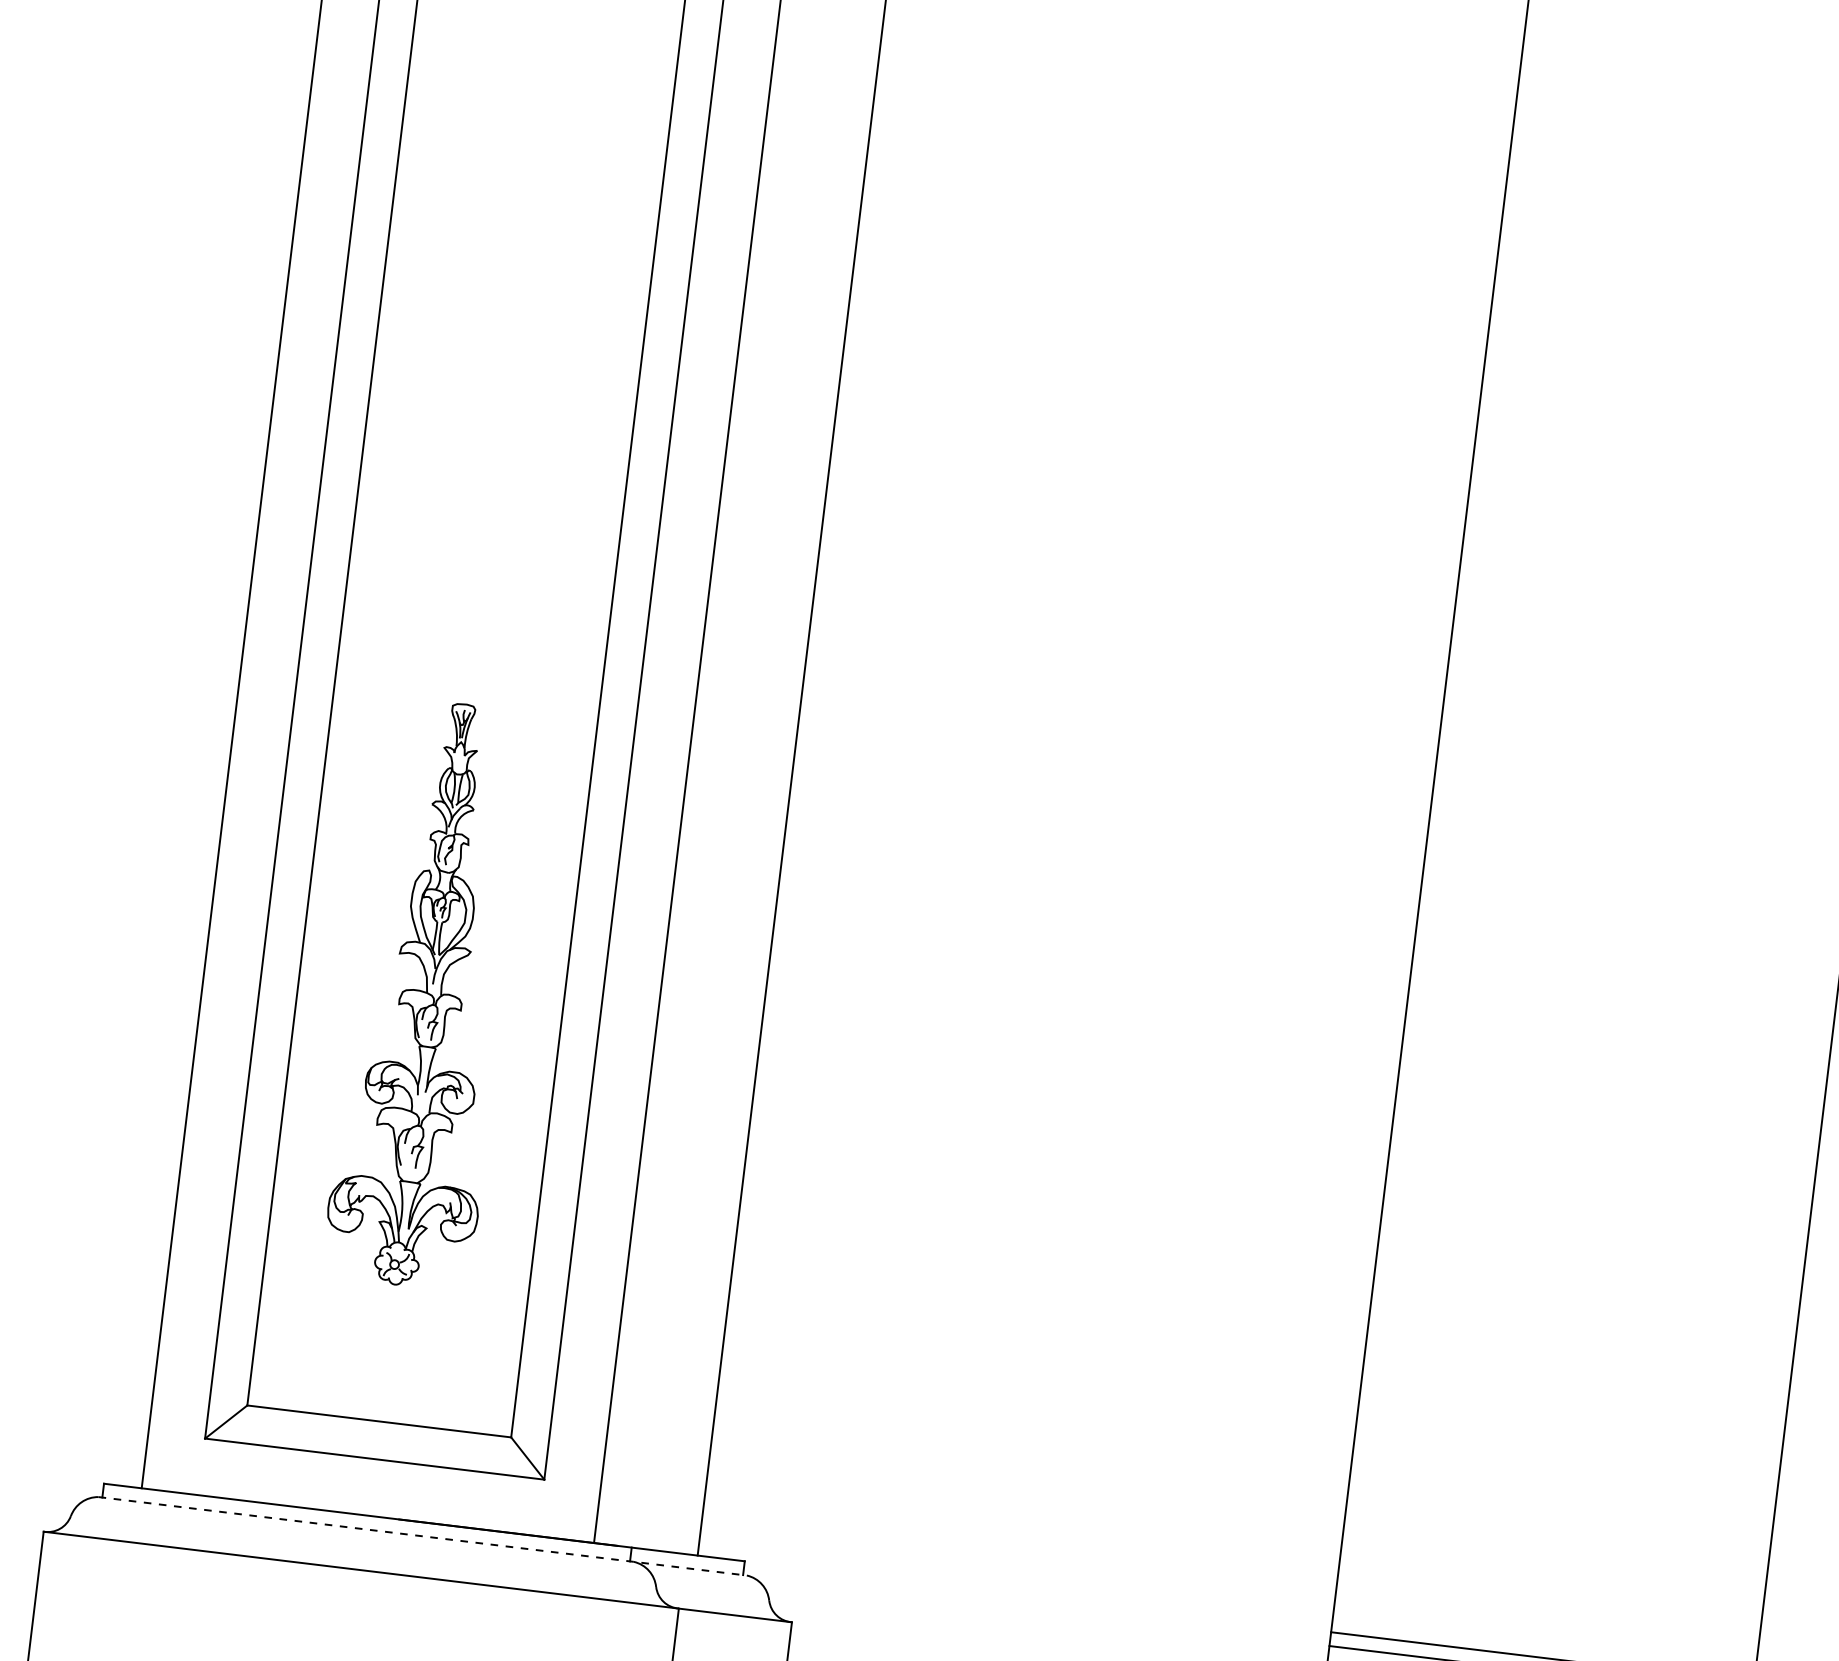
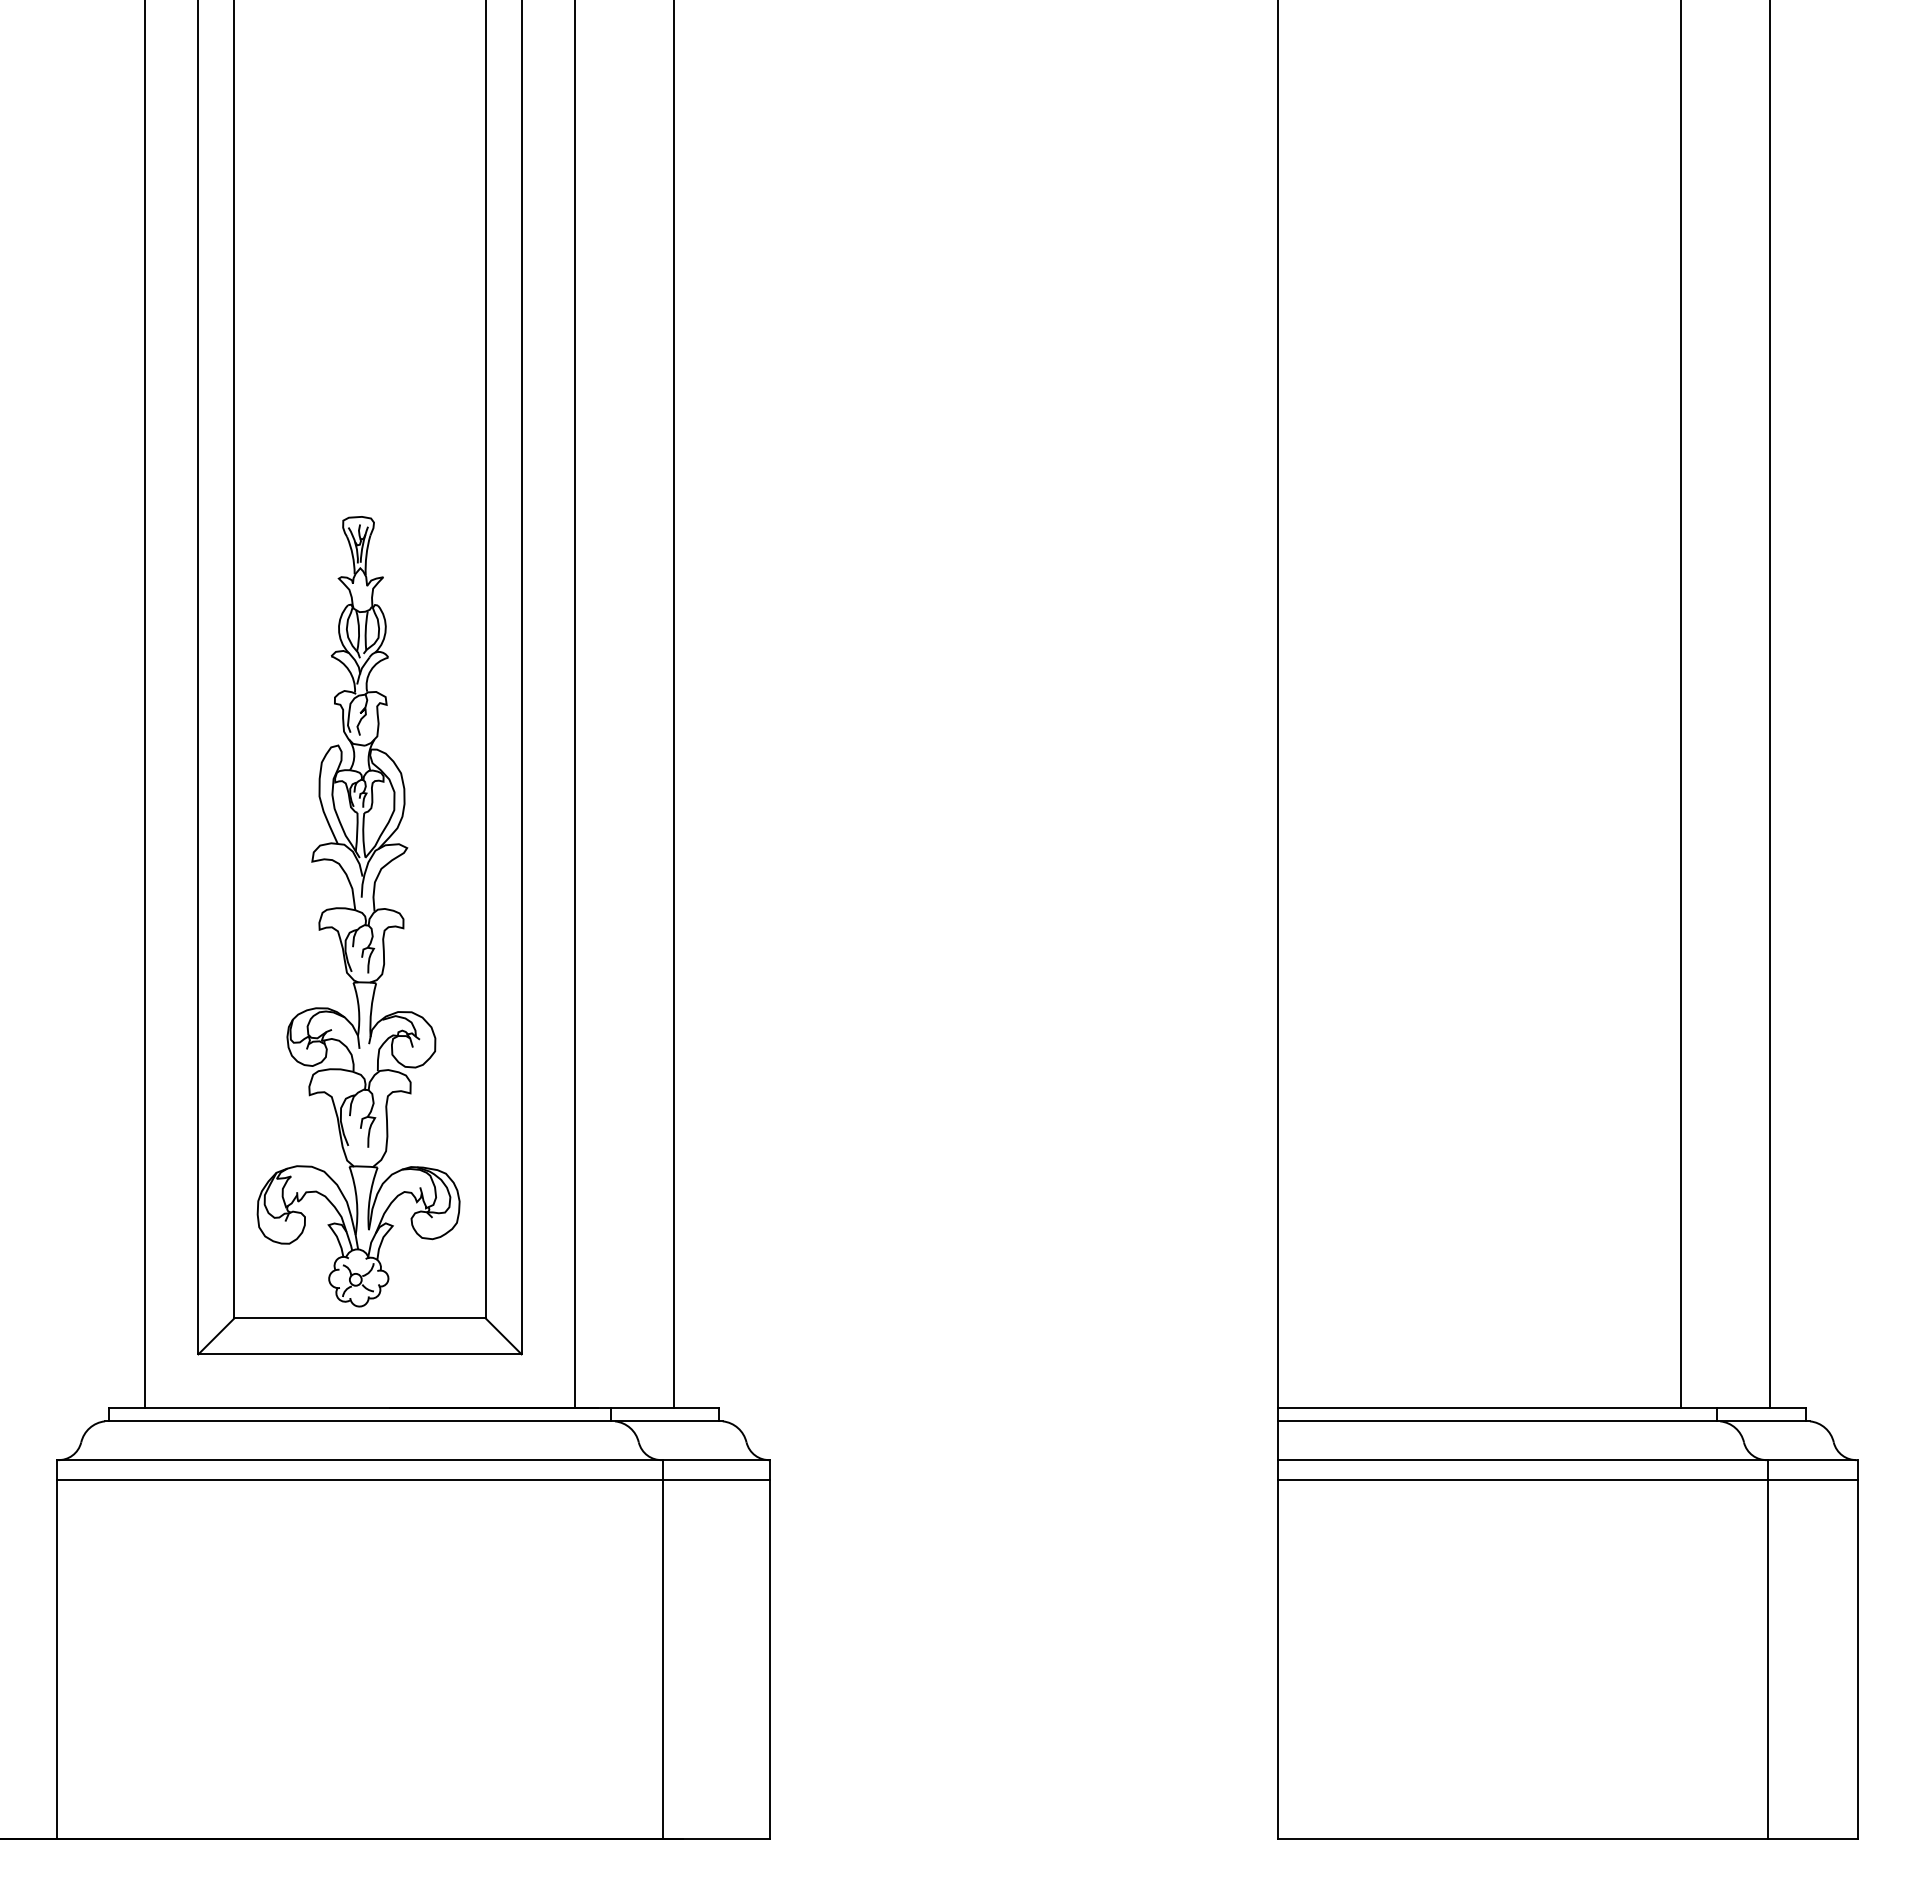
part: (429, 994) -> (358, 911), size x1.43
line: (422, 1536) -> (413, 1421), dashed -> solid
line: (414, 1598) -> (413, 1480), added

